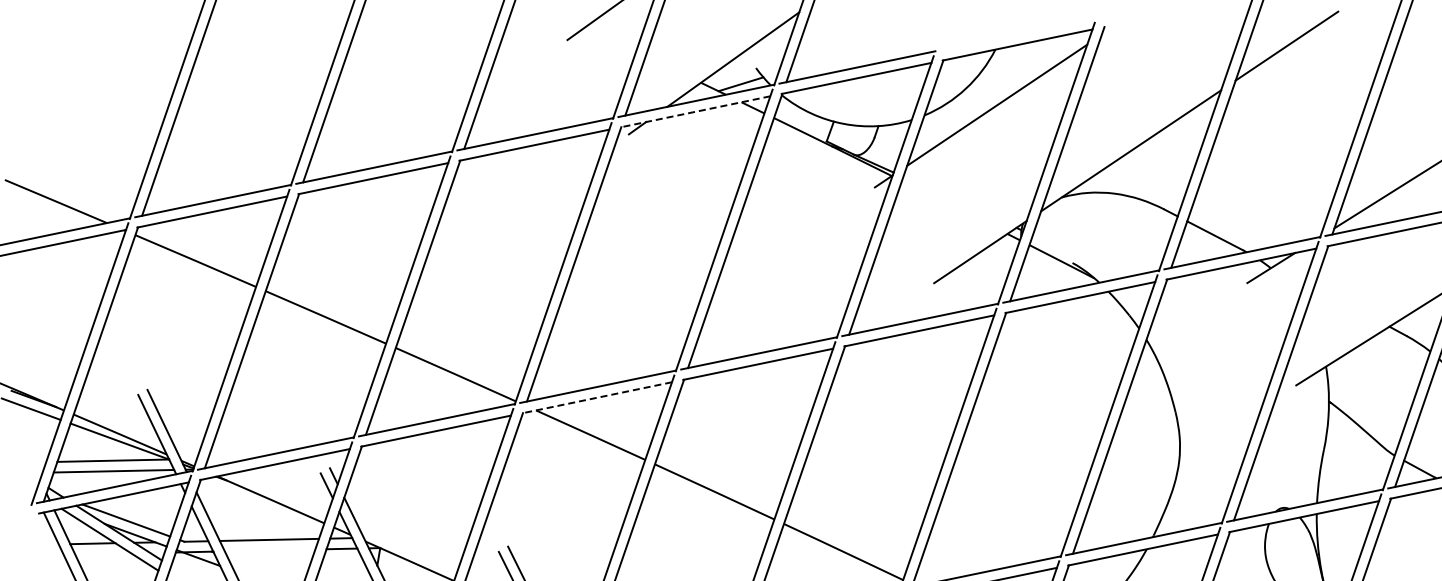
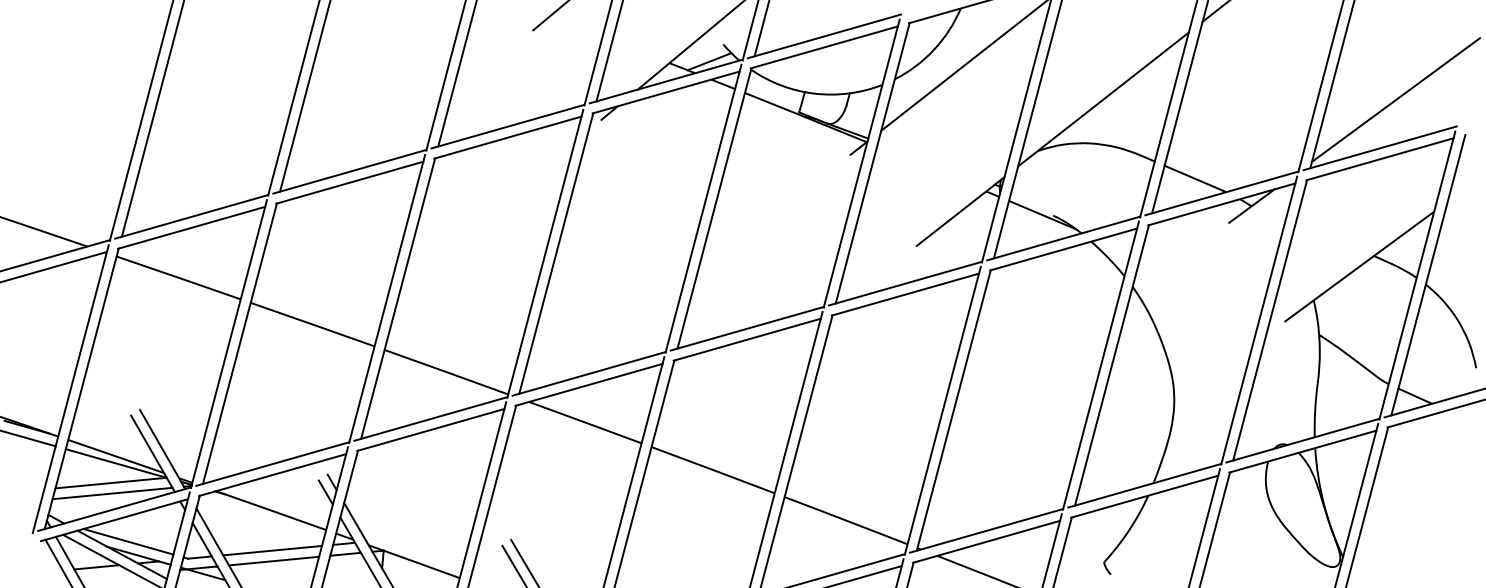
line: (694, 111) -> (665, 92), dashed -> solid
line: (596, 398) -> (588, 385), dashed -> solid
line: (270, 549) -> (274, 560), added

